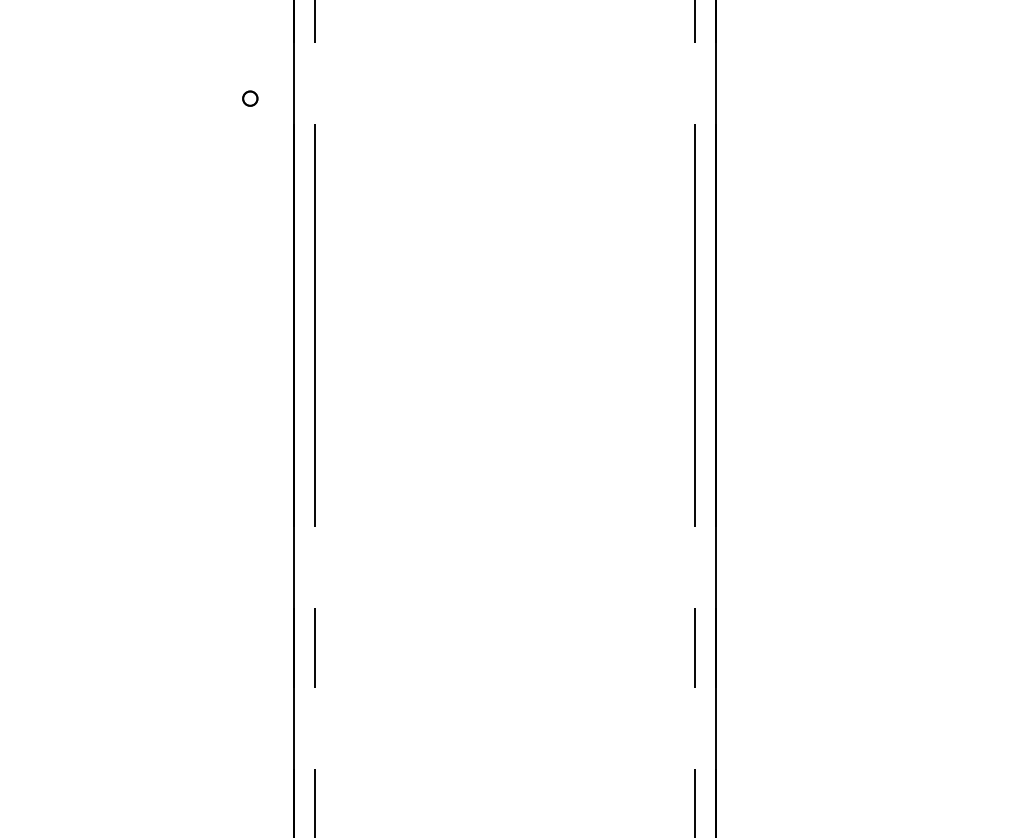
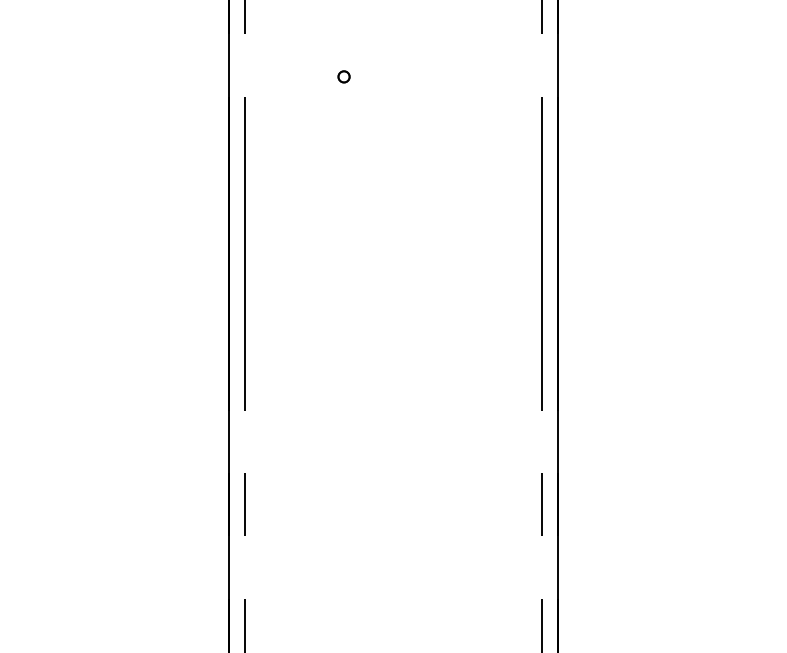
circle: (249, 98) -> (343, 76), moved

